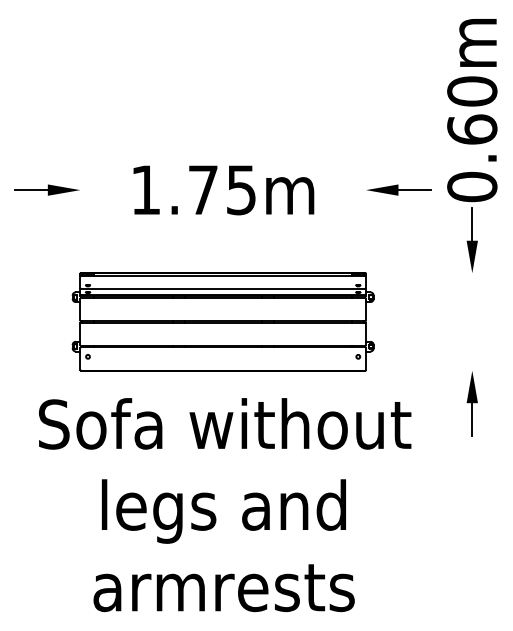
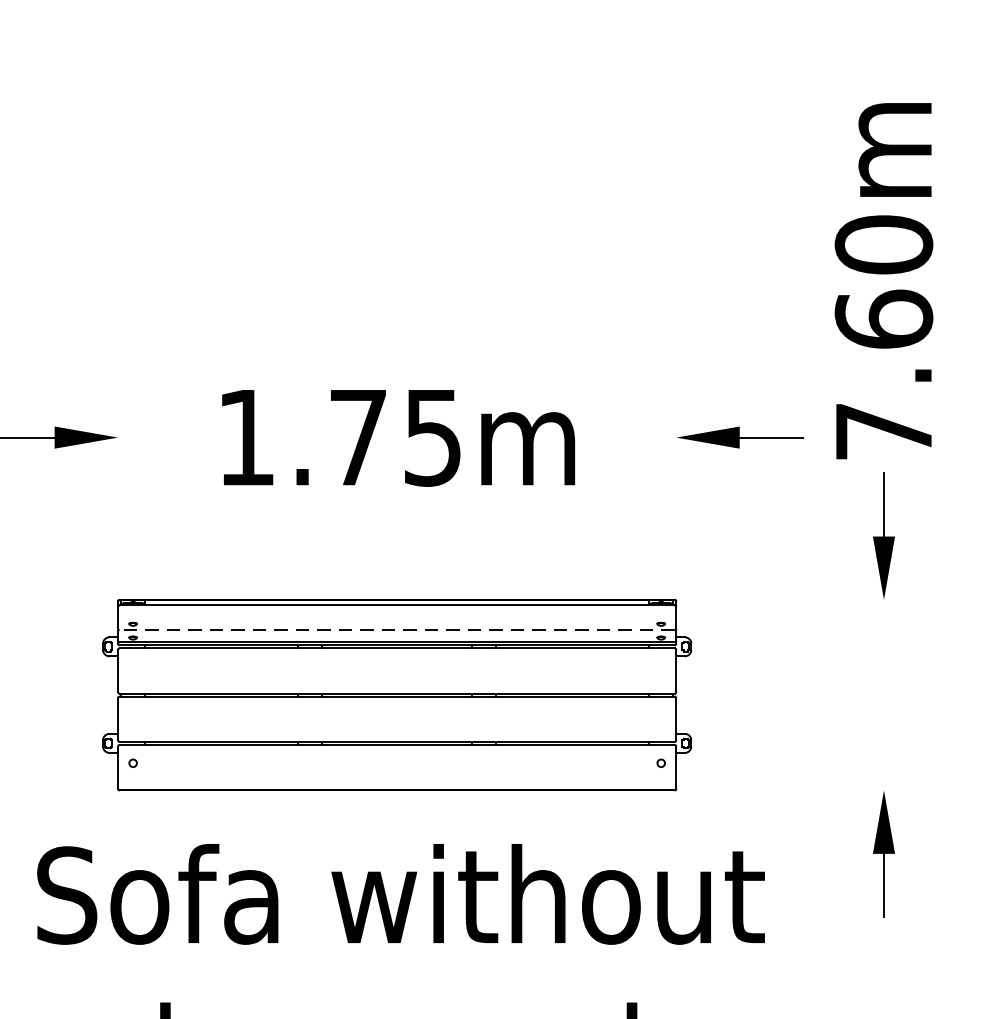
text: (472, 187) -> (884, 432), 0.60m -> 7.60m
line: (222, 288) -> (395, 629), solid -> dashed

